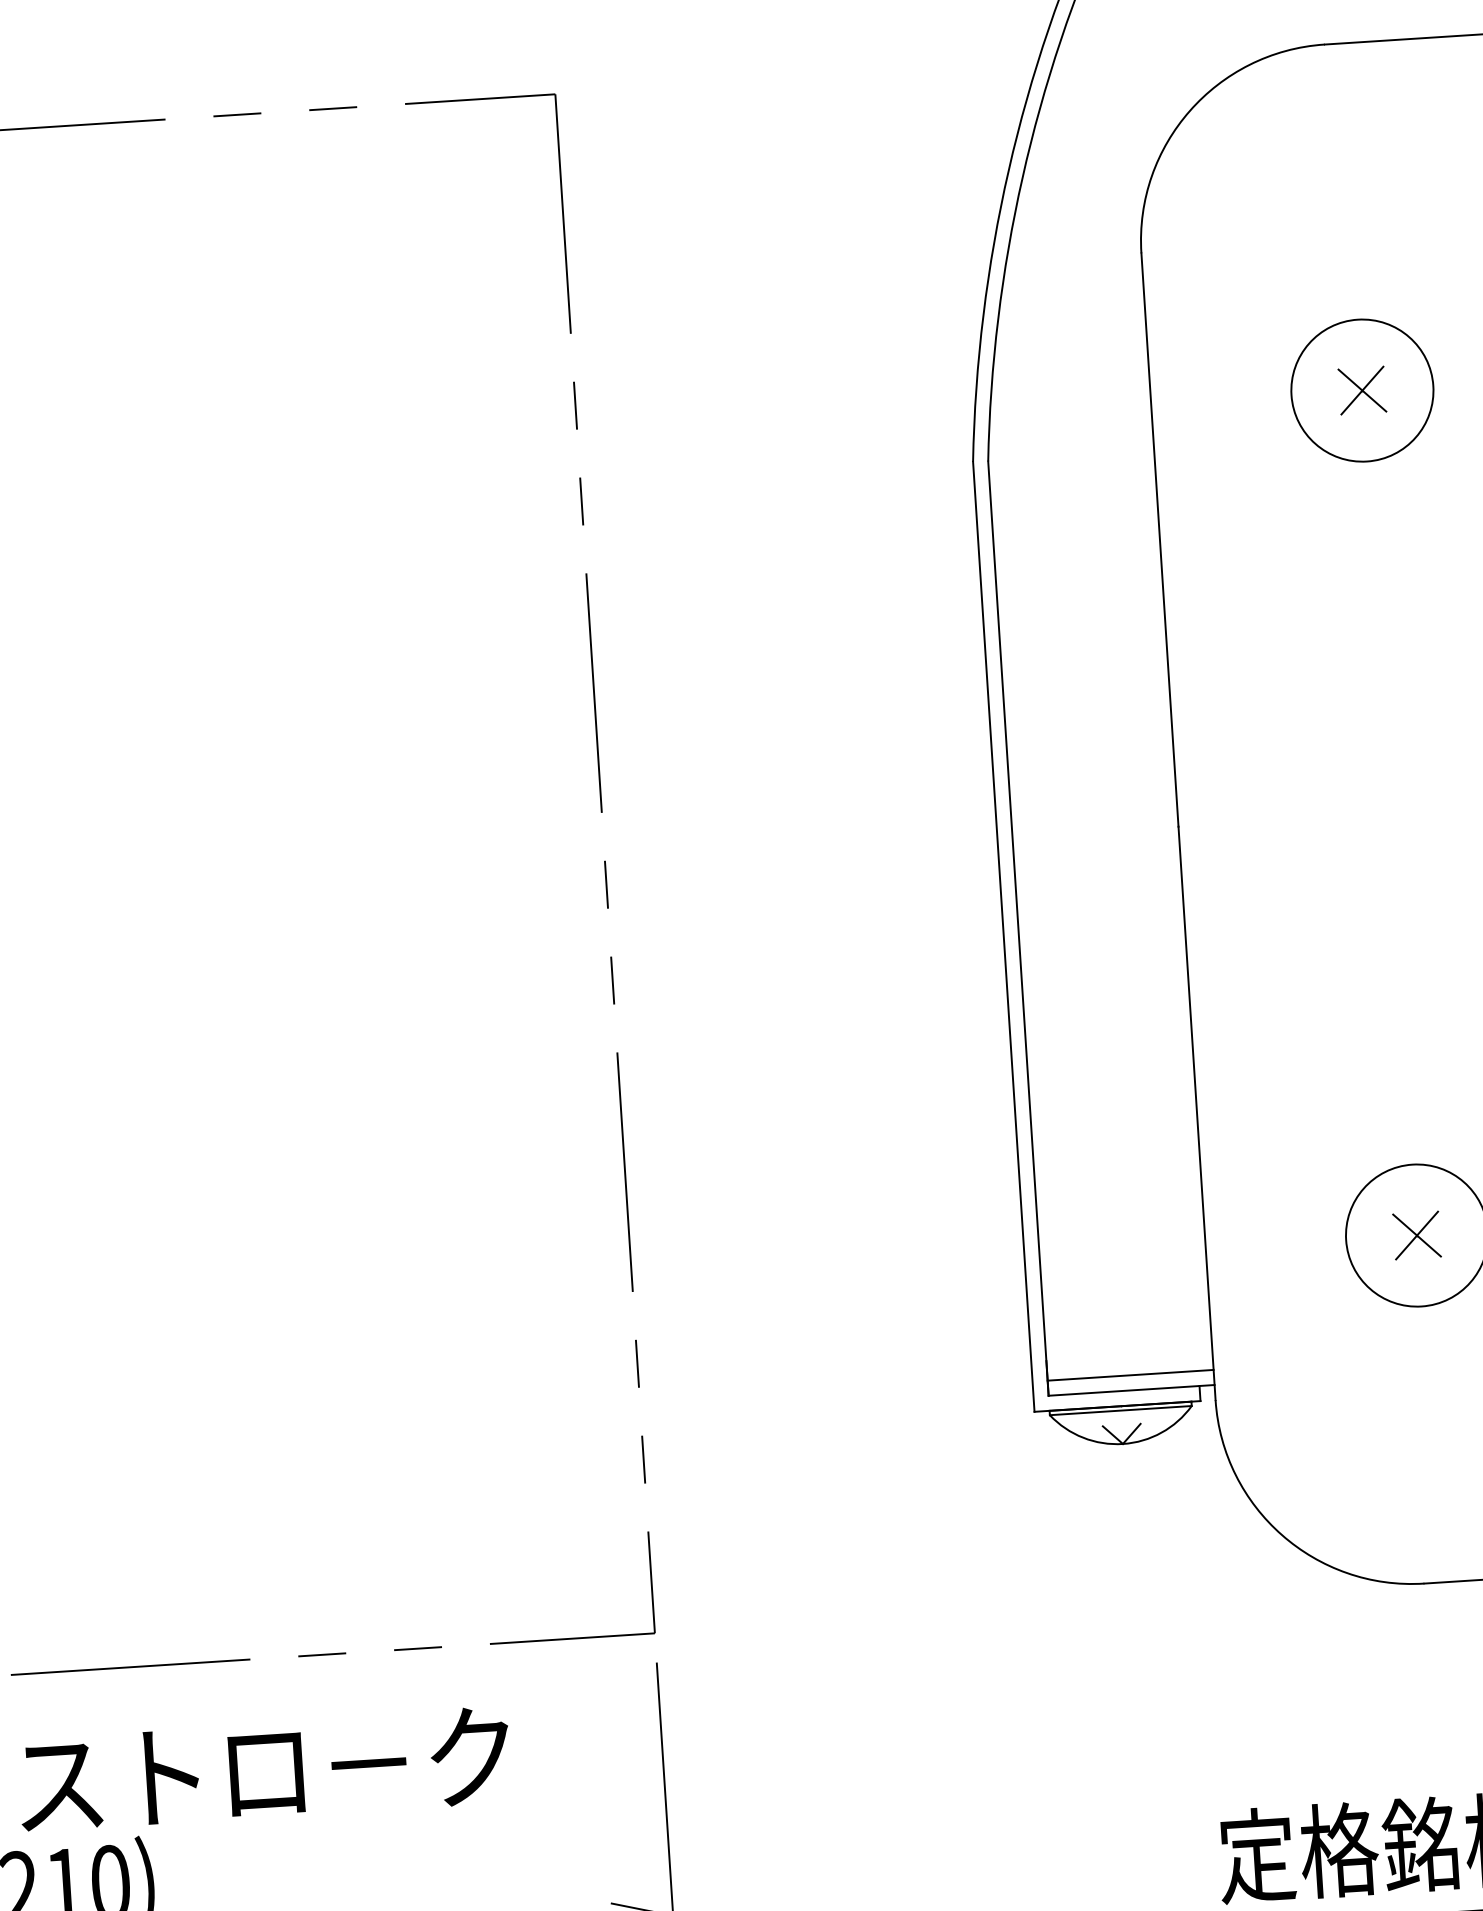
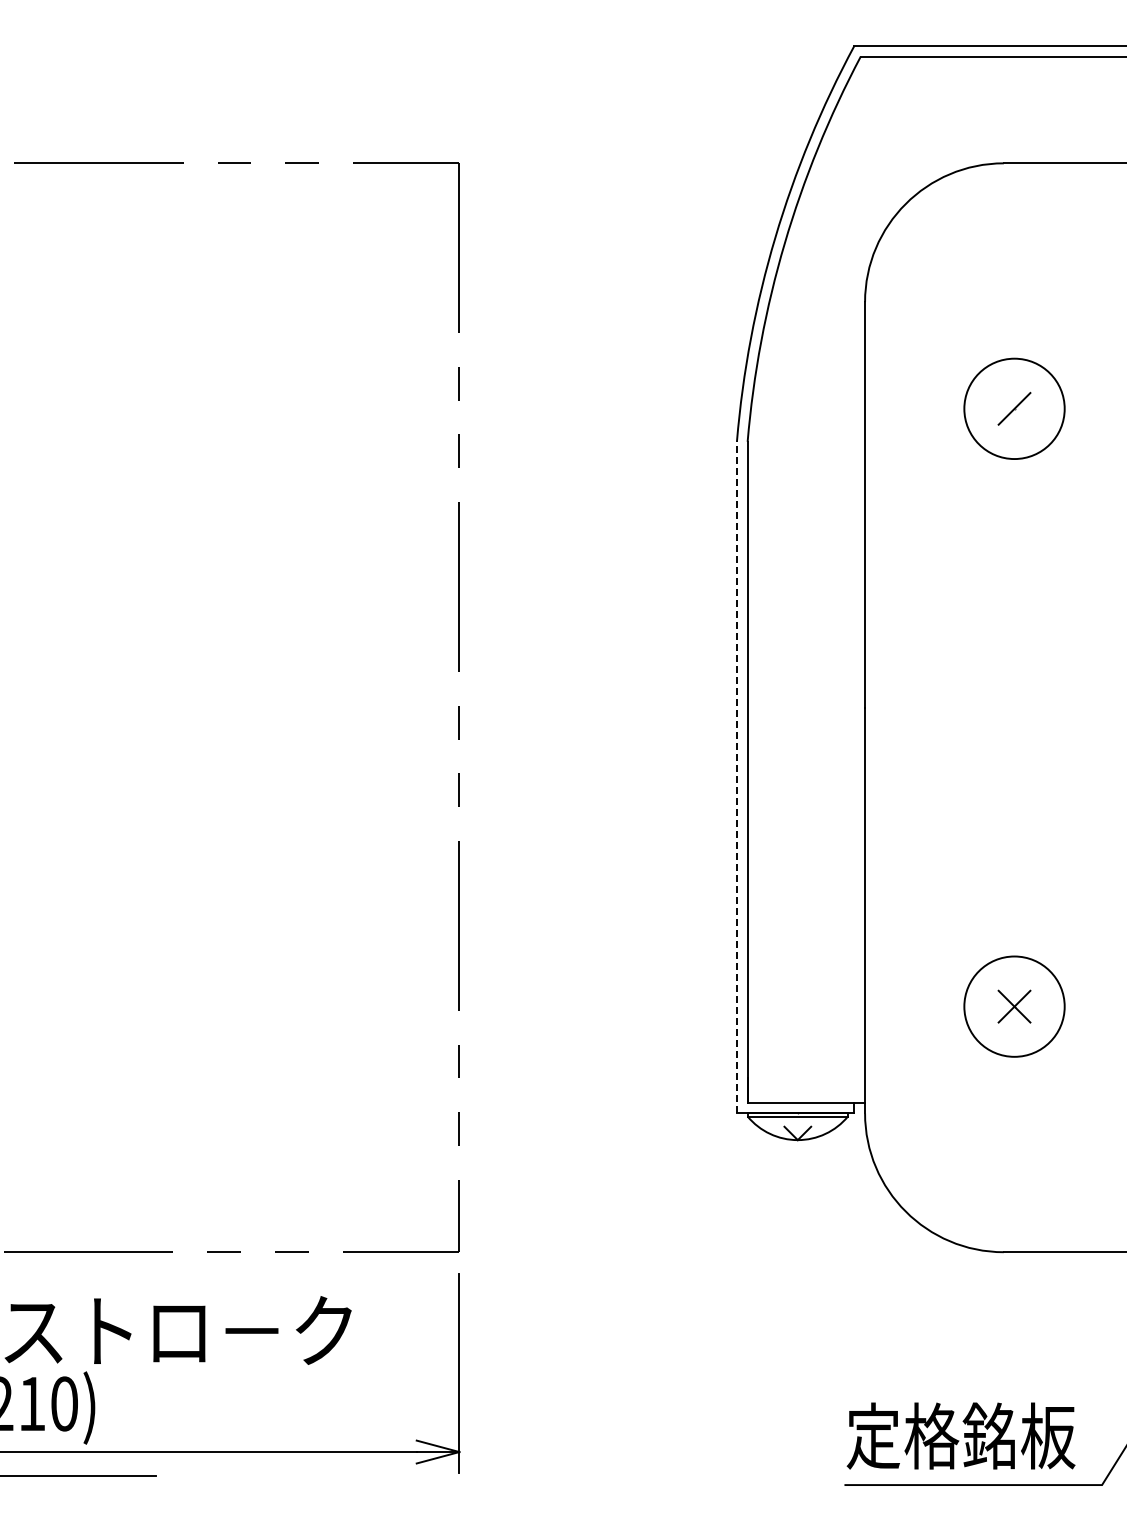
line: (1362, 390) -> (1014, 408), removed
line: (1003, 935) -> (736, 776), solid -> dashed
line: (1130, 1375) -> (806, 1092), removed

